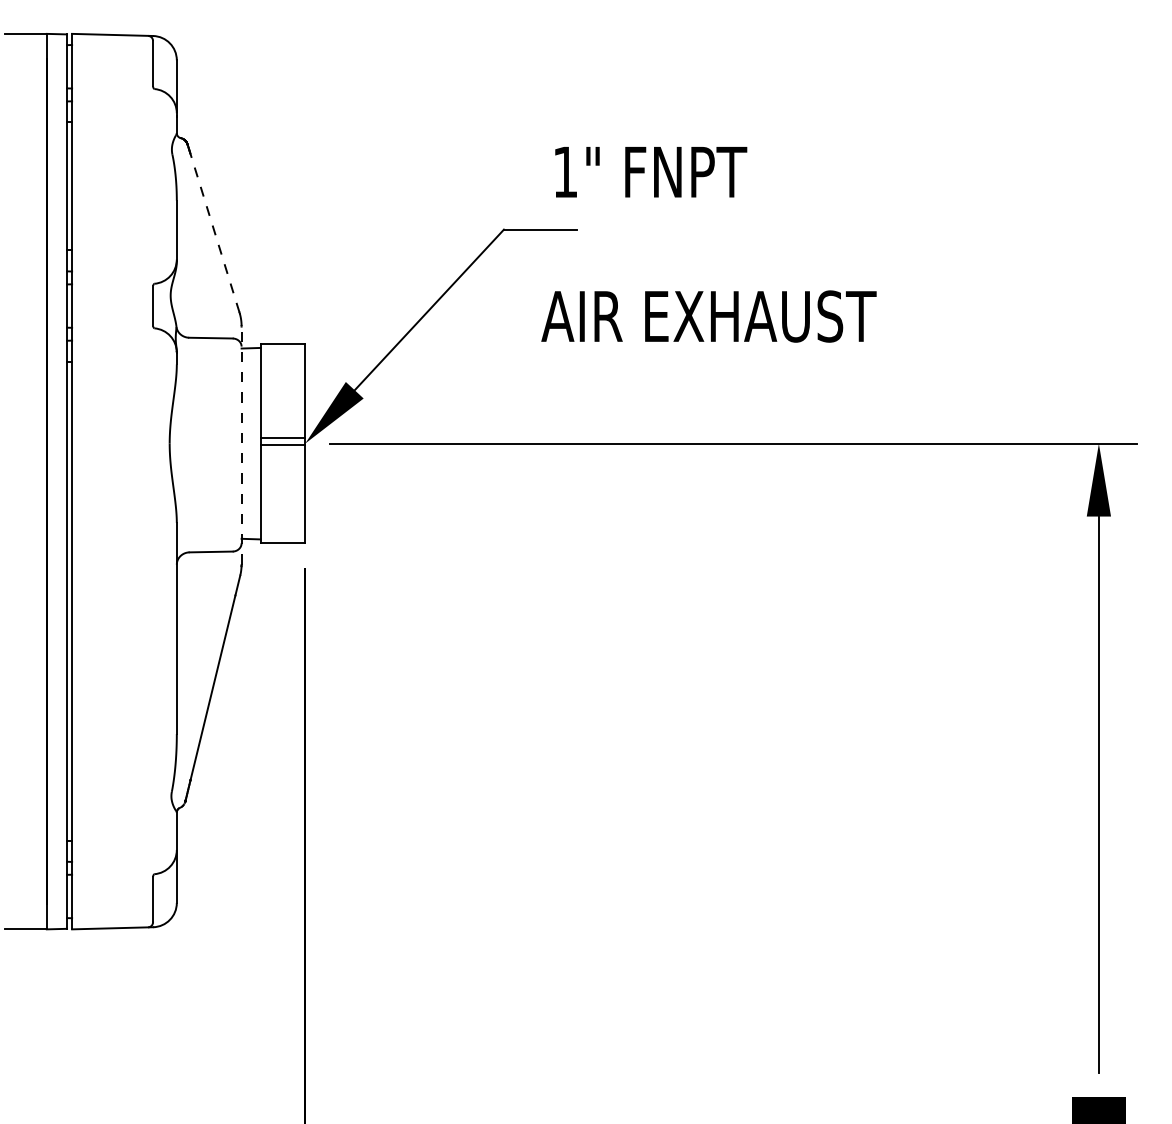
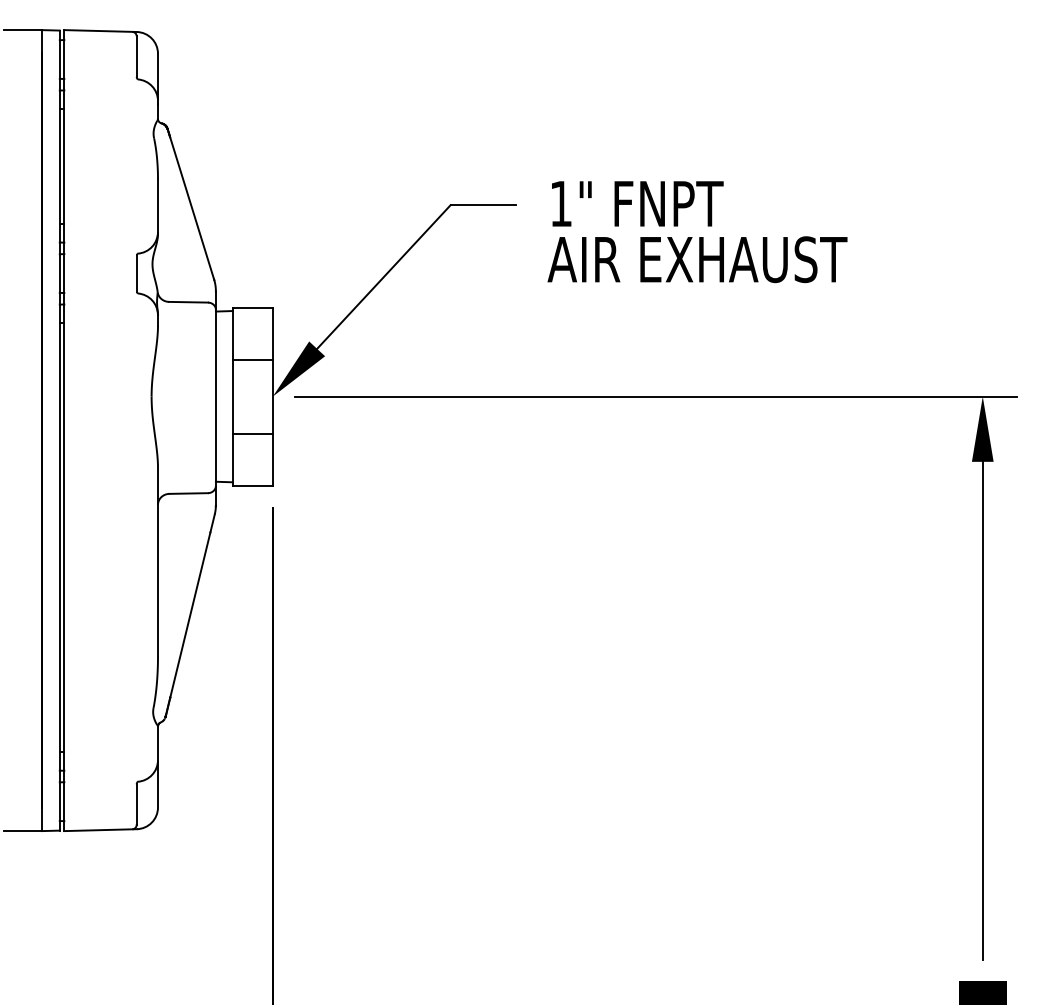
text: (651, 172) -> (638, 204), moved
line: (214, 232) -> (191, 207), dashed -> solid
text: (708, 316) -> (697, 259), moved
line: (282, 437) -> (252, 433), moved
line: (241, 444) -> (215, 397), dashed -> solid
line: (282, 445) -> (252, 359), moved

